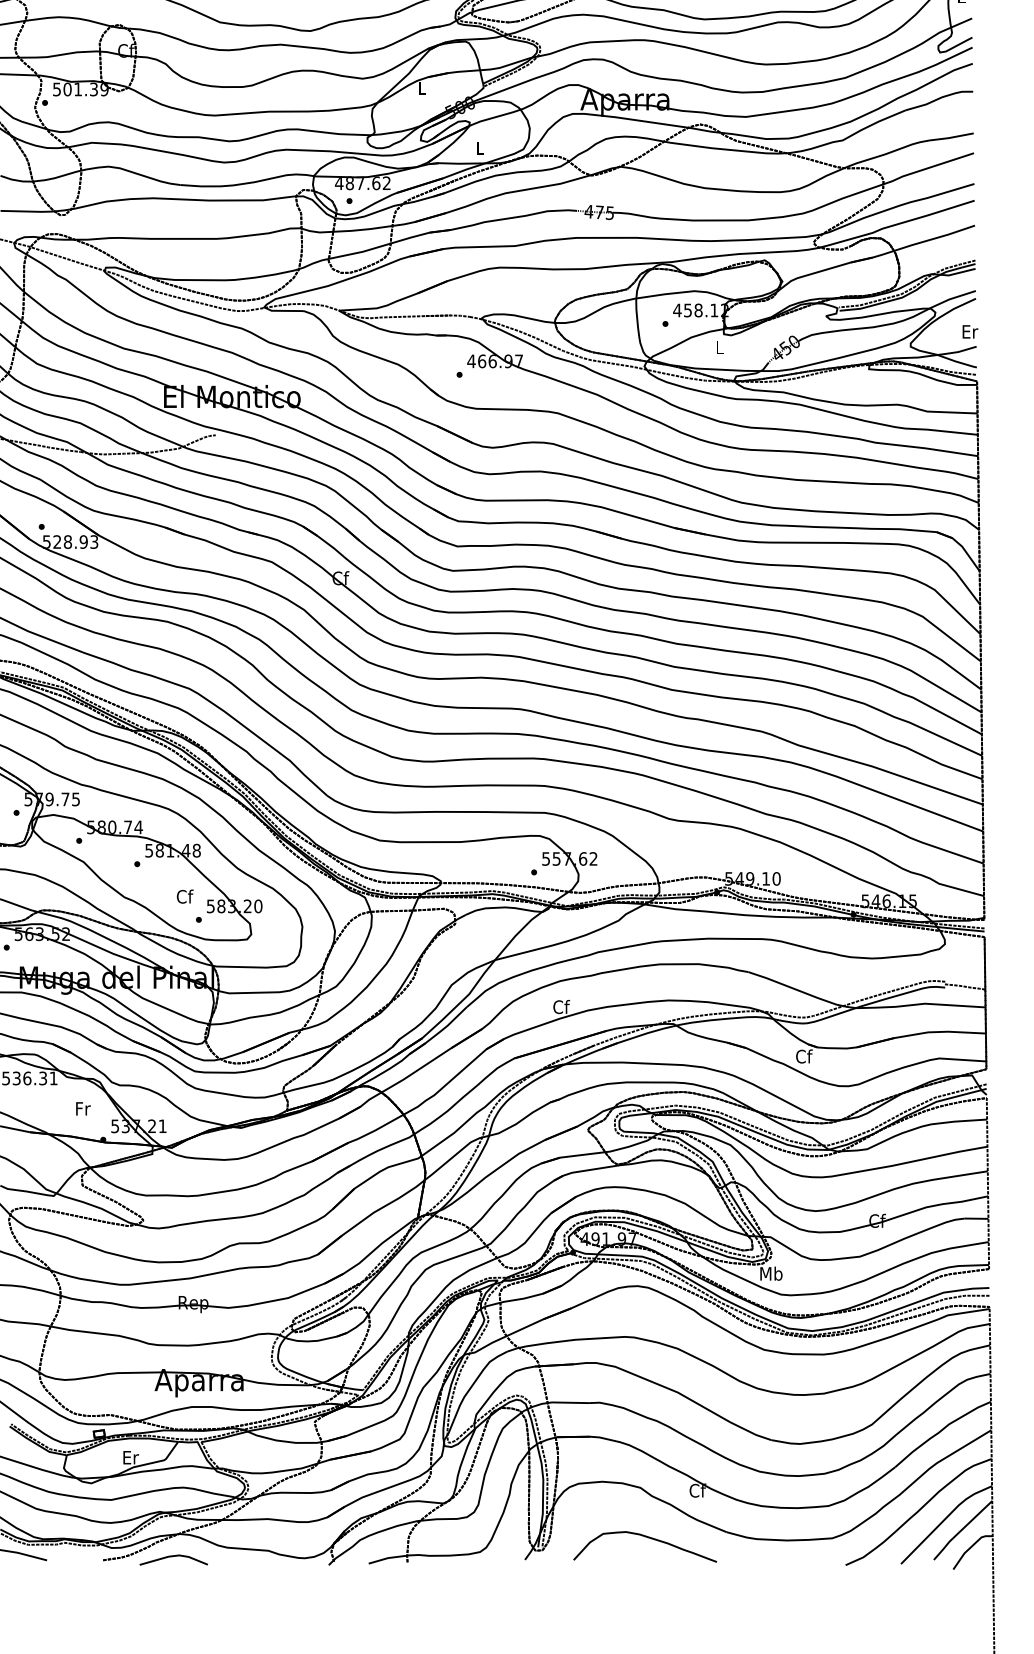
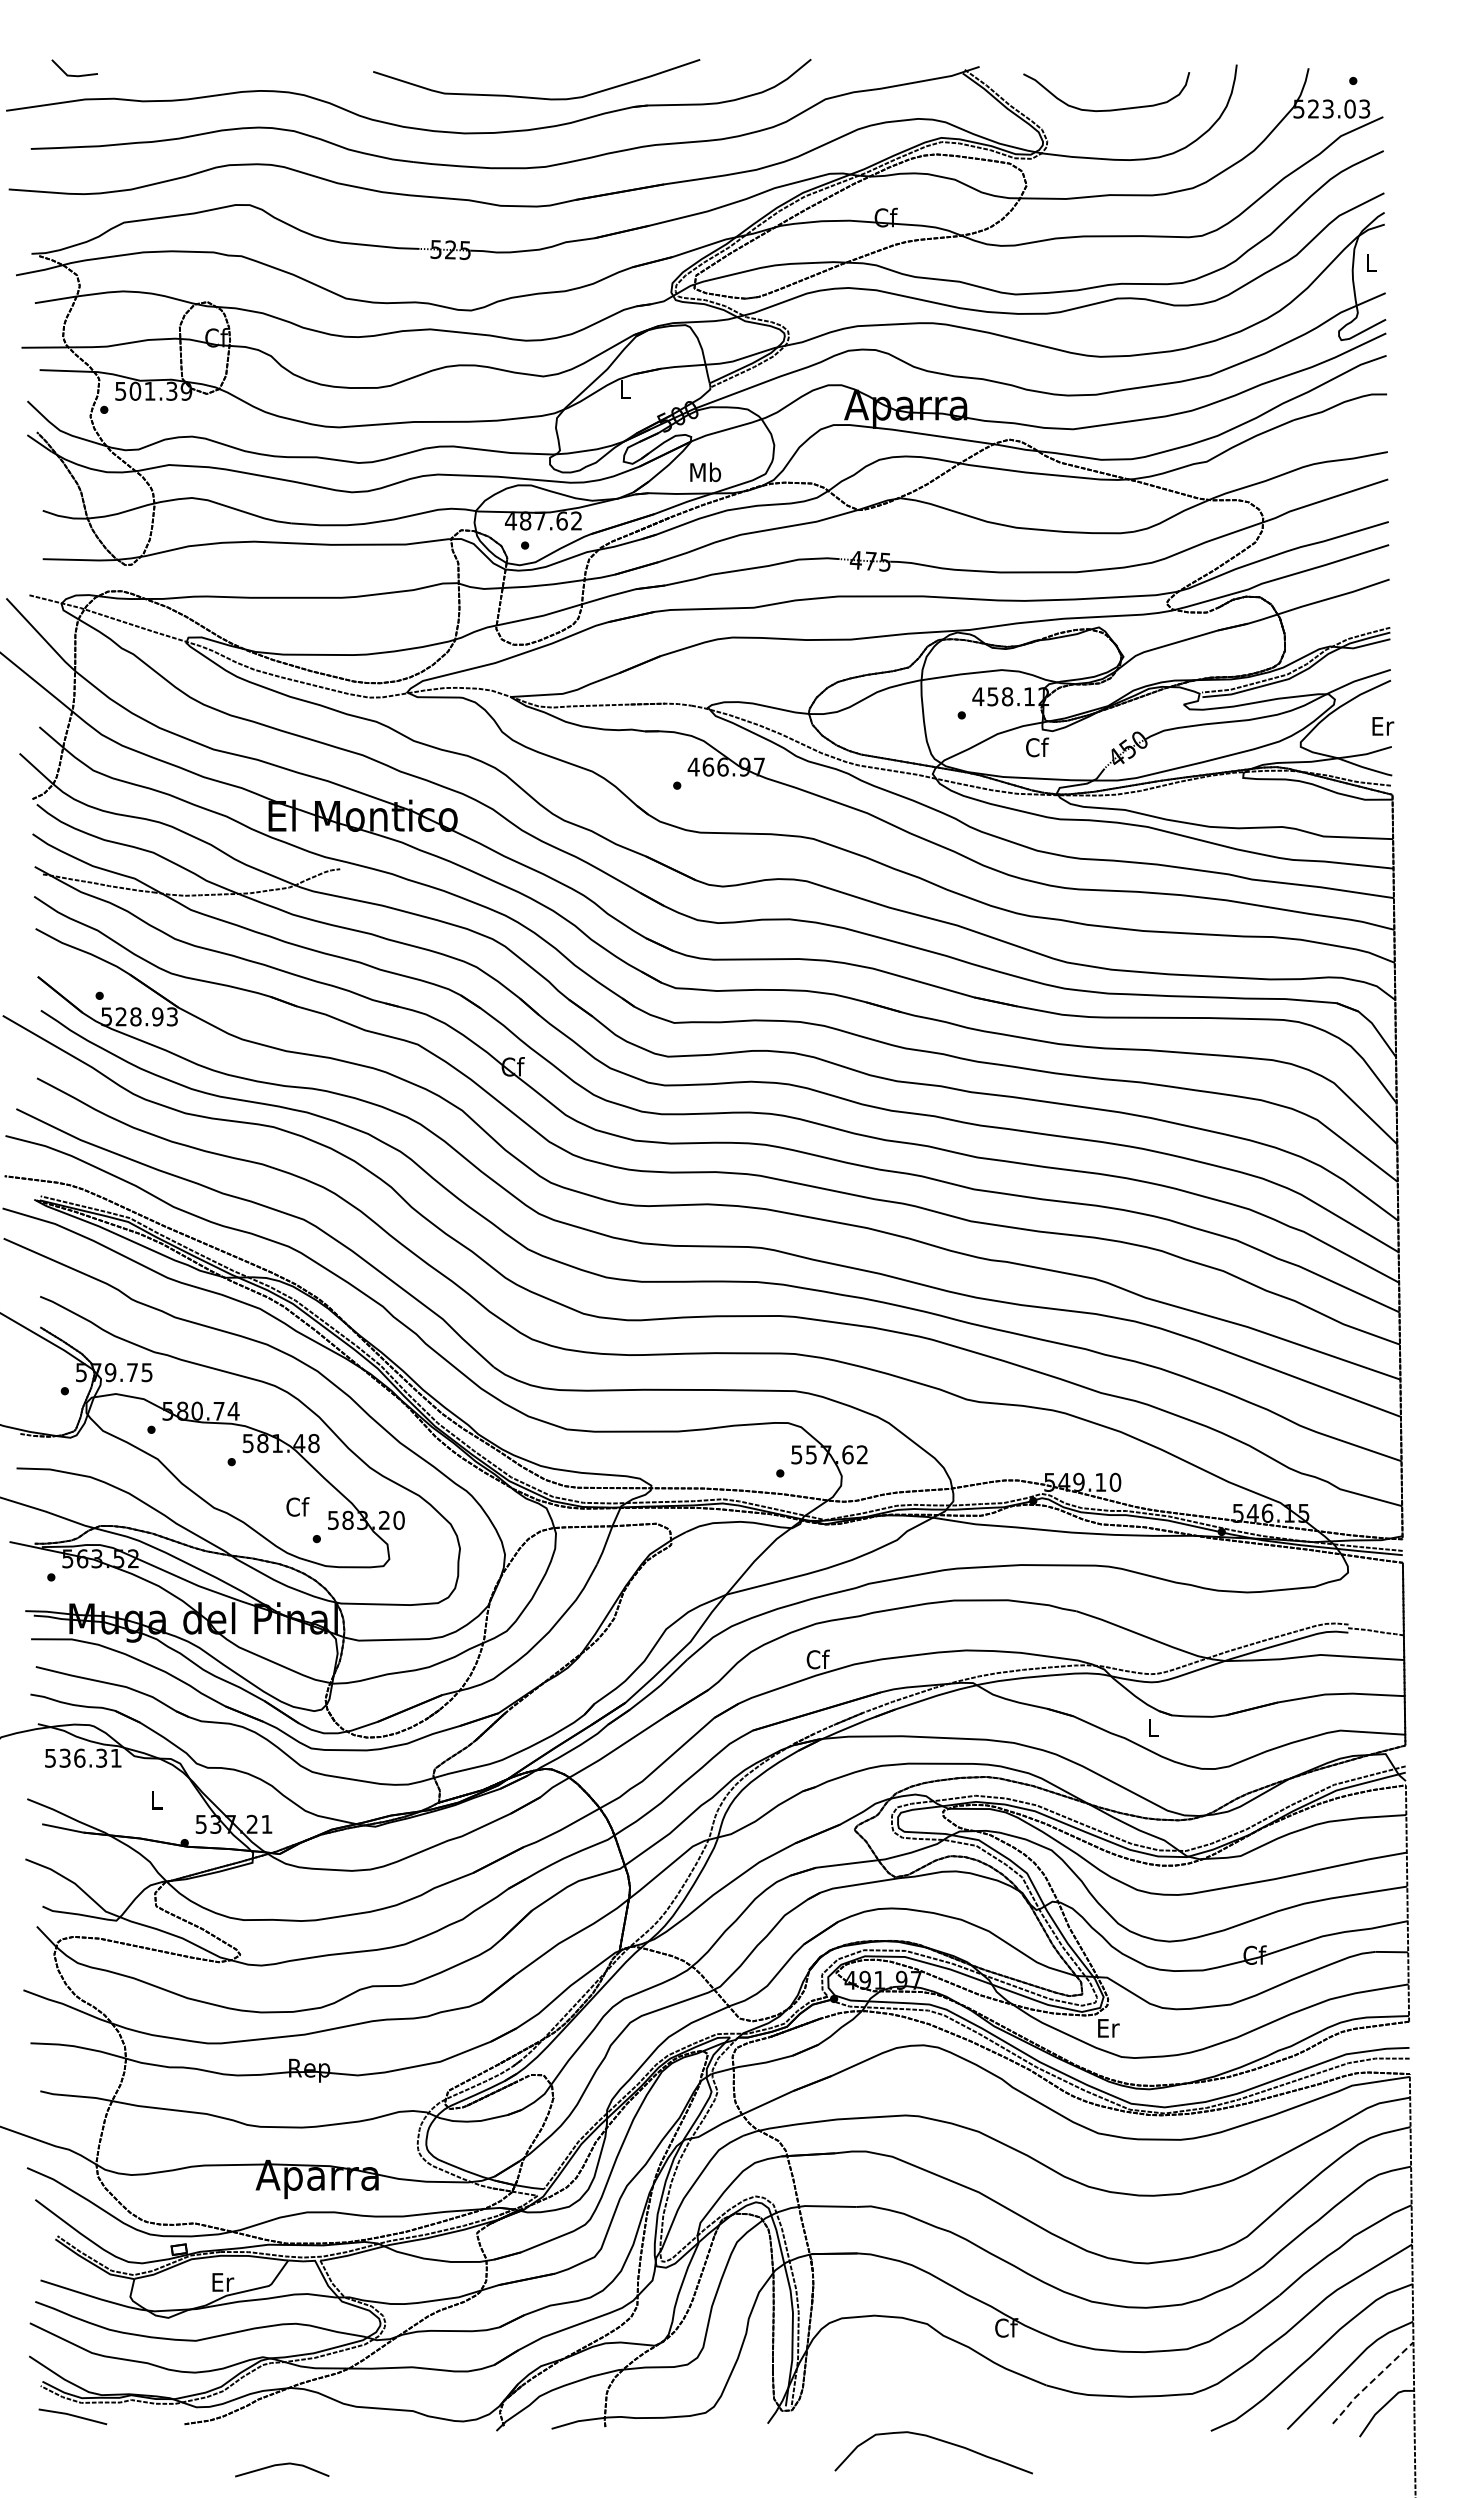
text: (480, 148) -> (705, 472), L -> Mb
text: (720, 347) -> (1037, 747), L -> Cf
text: (804, 1056) -> (1153, 1727), Cf -> L
text: (83, 1109) -> (157, 1800), Fr -> L
text: (770, 1273) -> (1107, 2027), Mb -> Er
line: (961, 1530) -> (1371, 2382), solid -> dashed
curve: (647, 1538) -> (937, 2440), moved
line: (174, 1556) -> (282, 2465), moved

